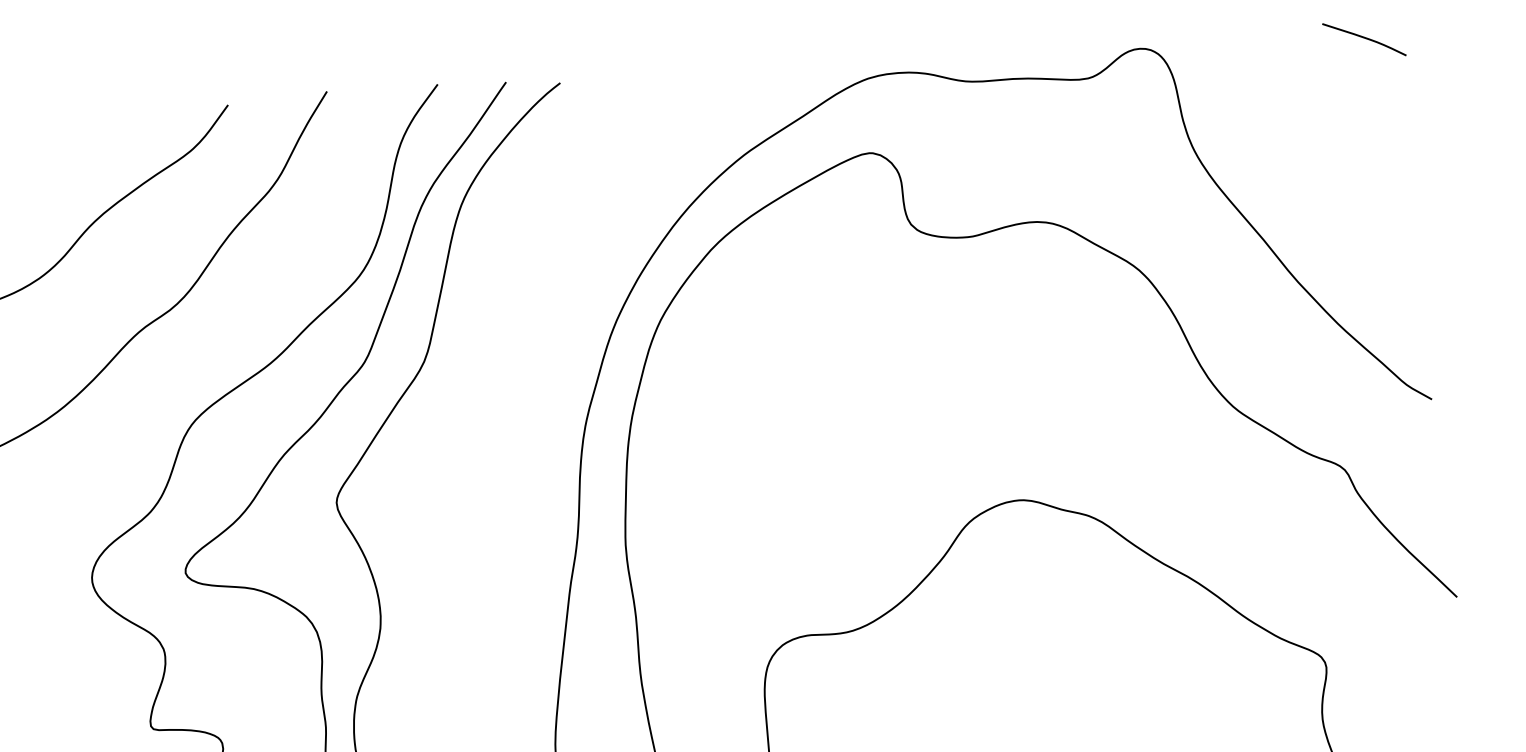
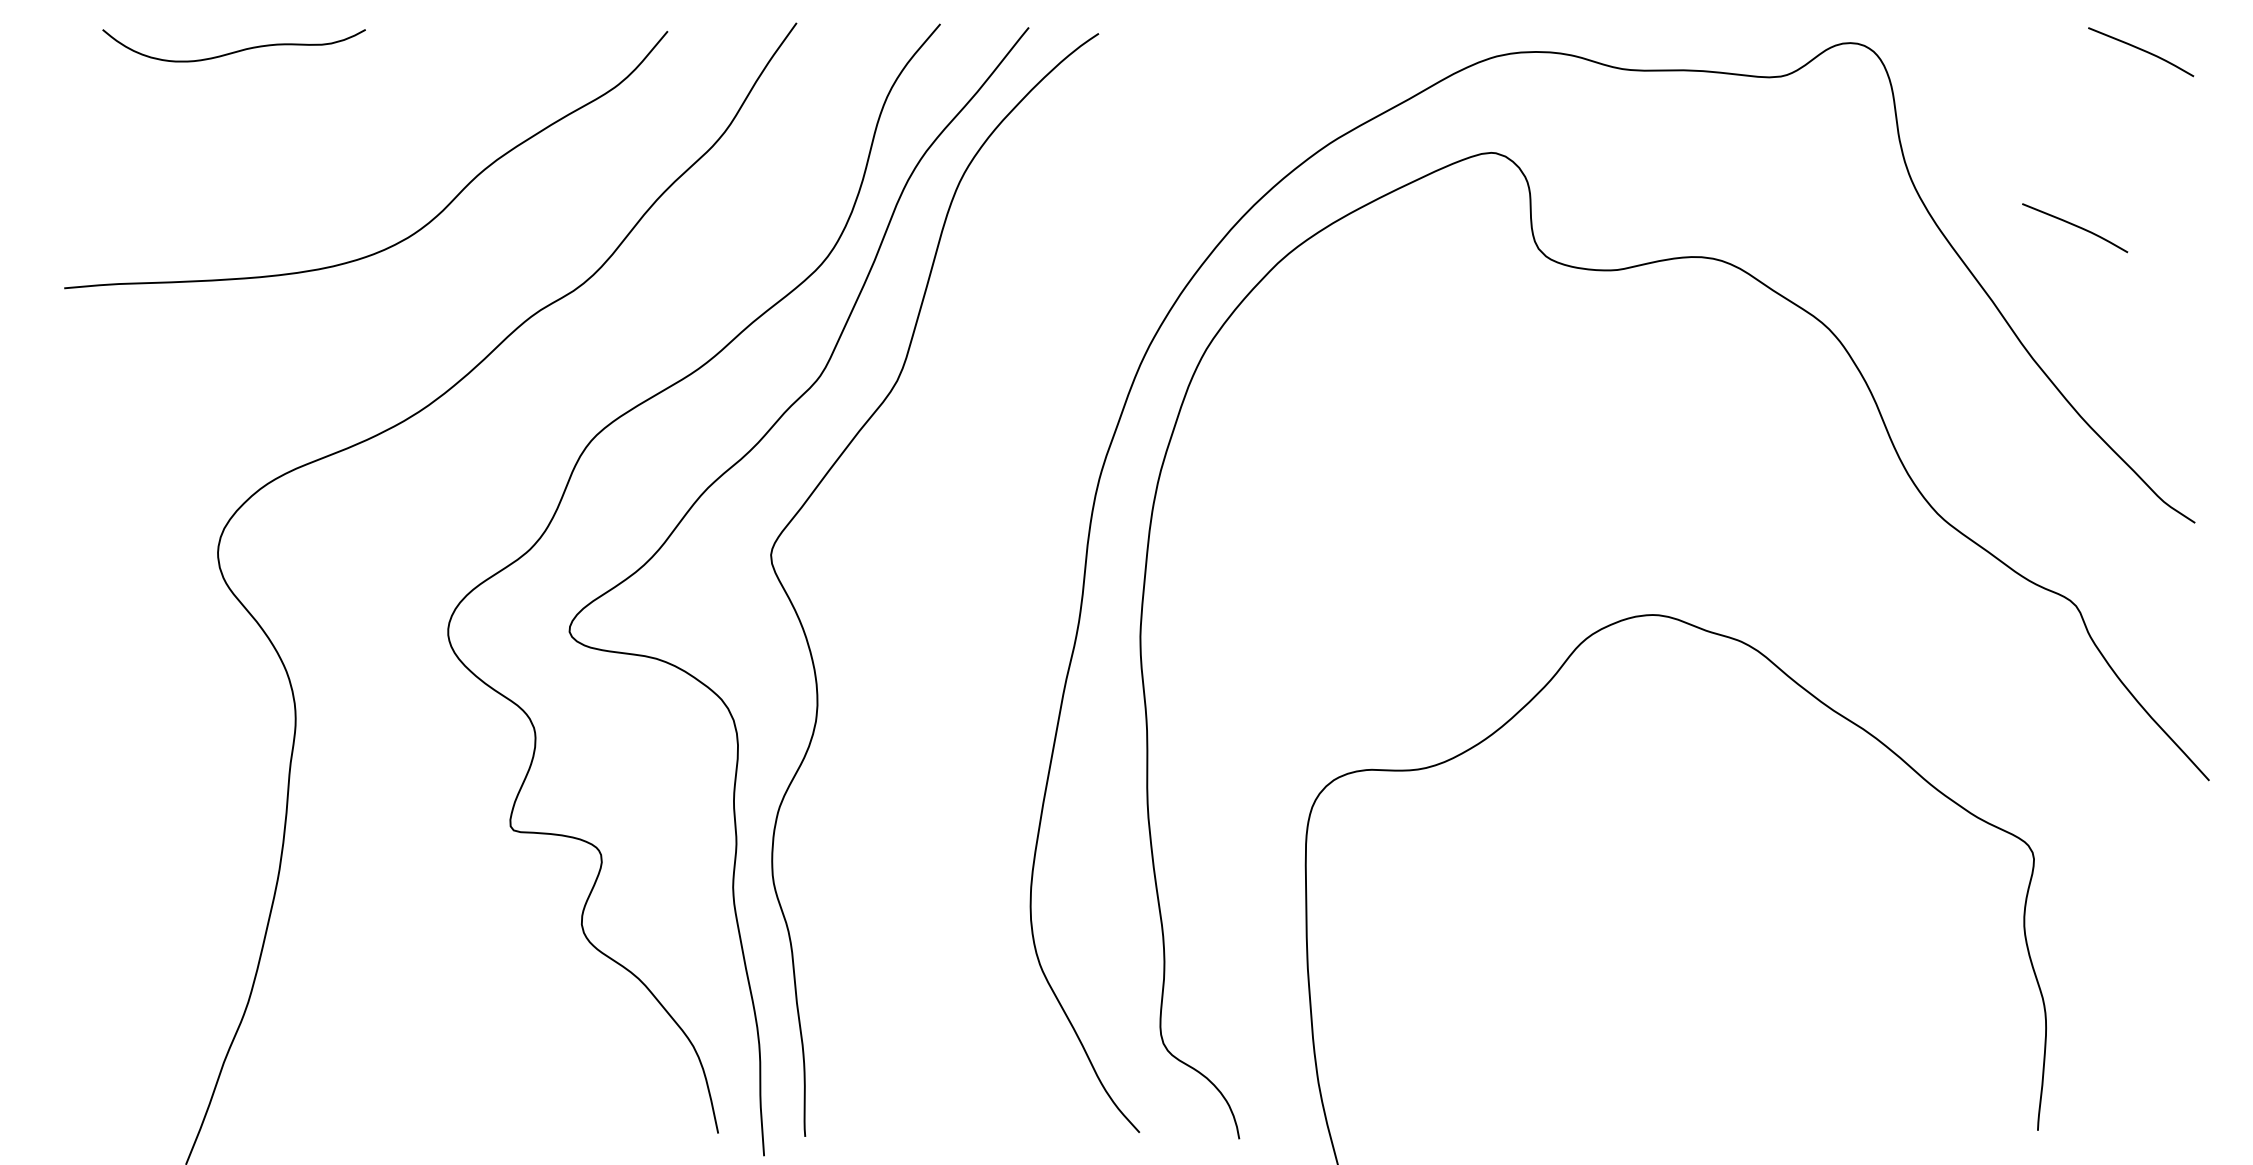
curve: (1323, 177) -> (2075, 226), added

